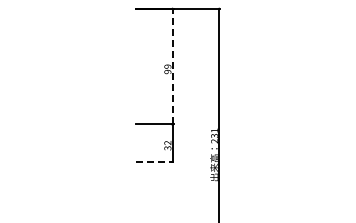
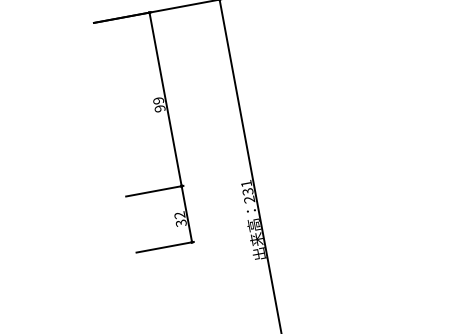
line: (172, 66) -> (165, 99), dashed -> solid
line: (155, 161) -> (166, 246), dashed -> solid

